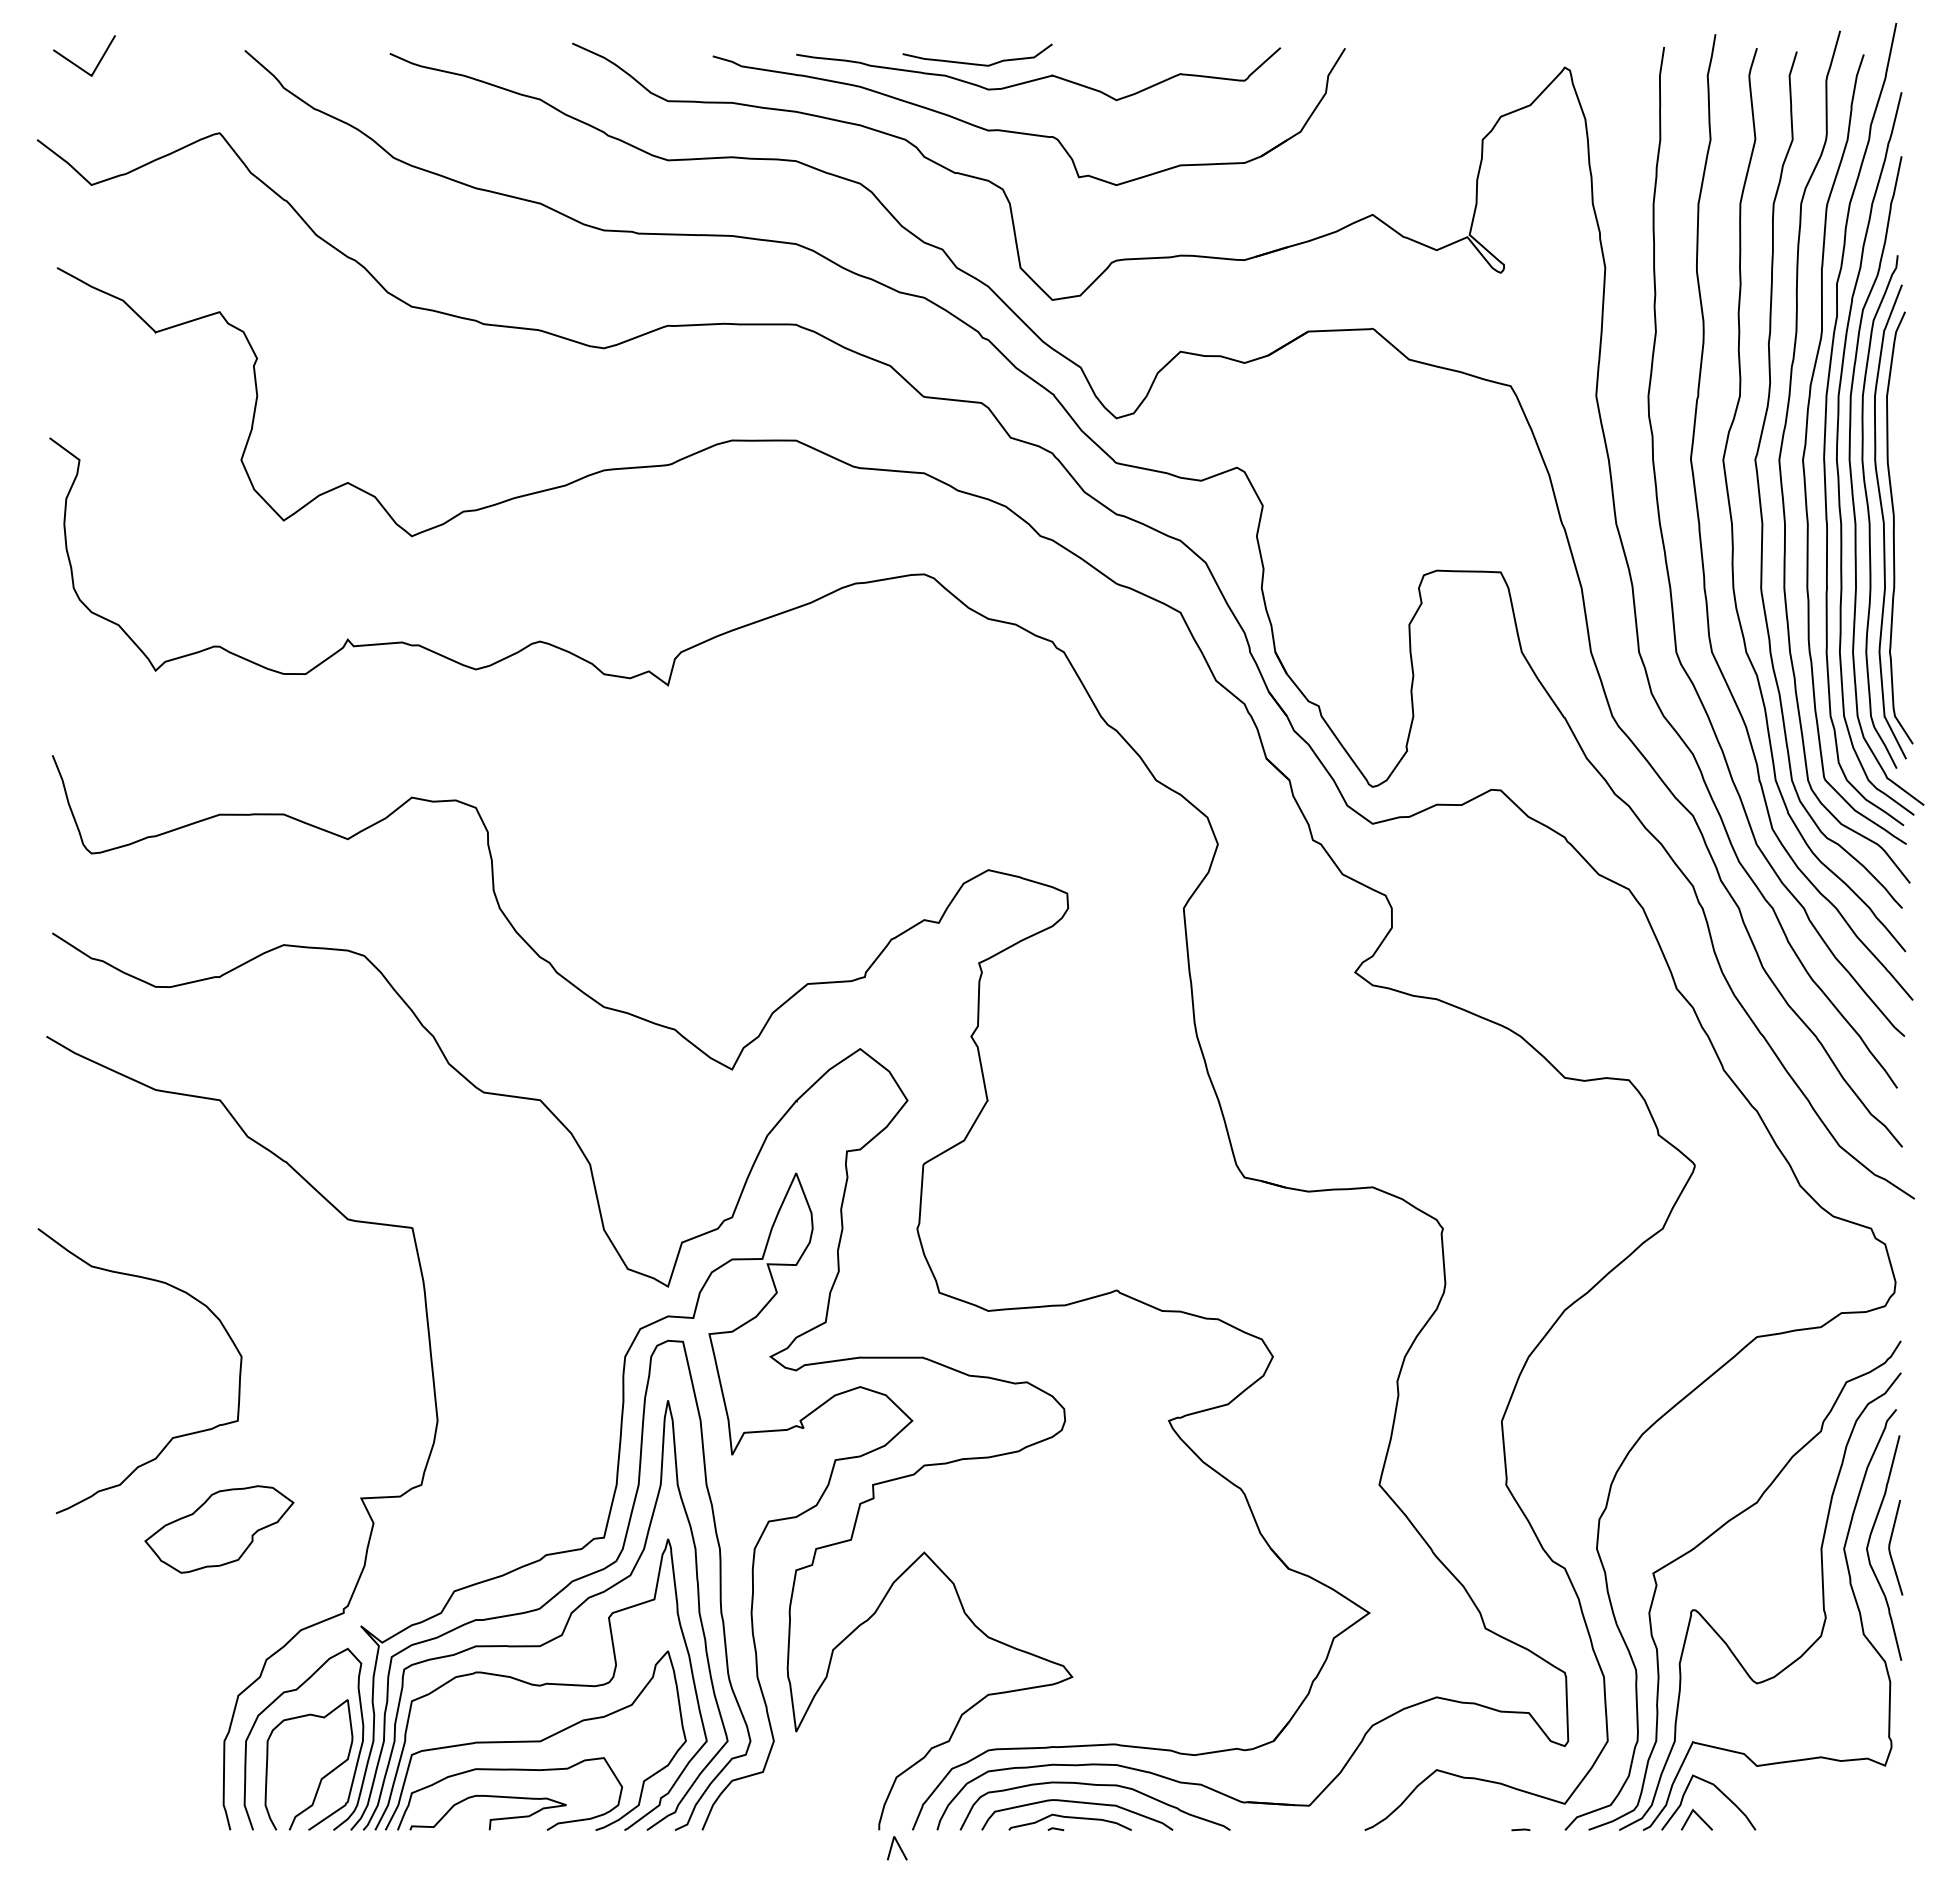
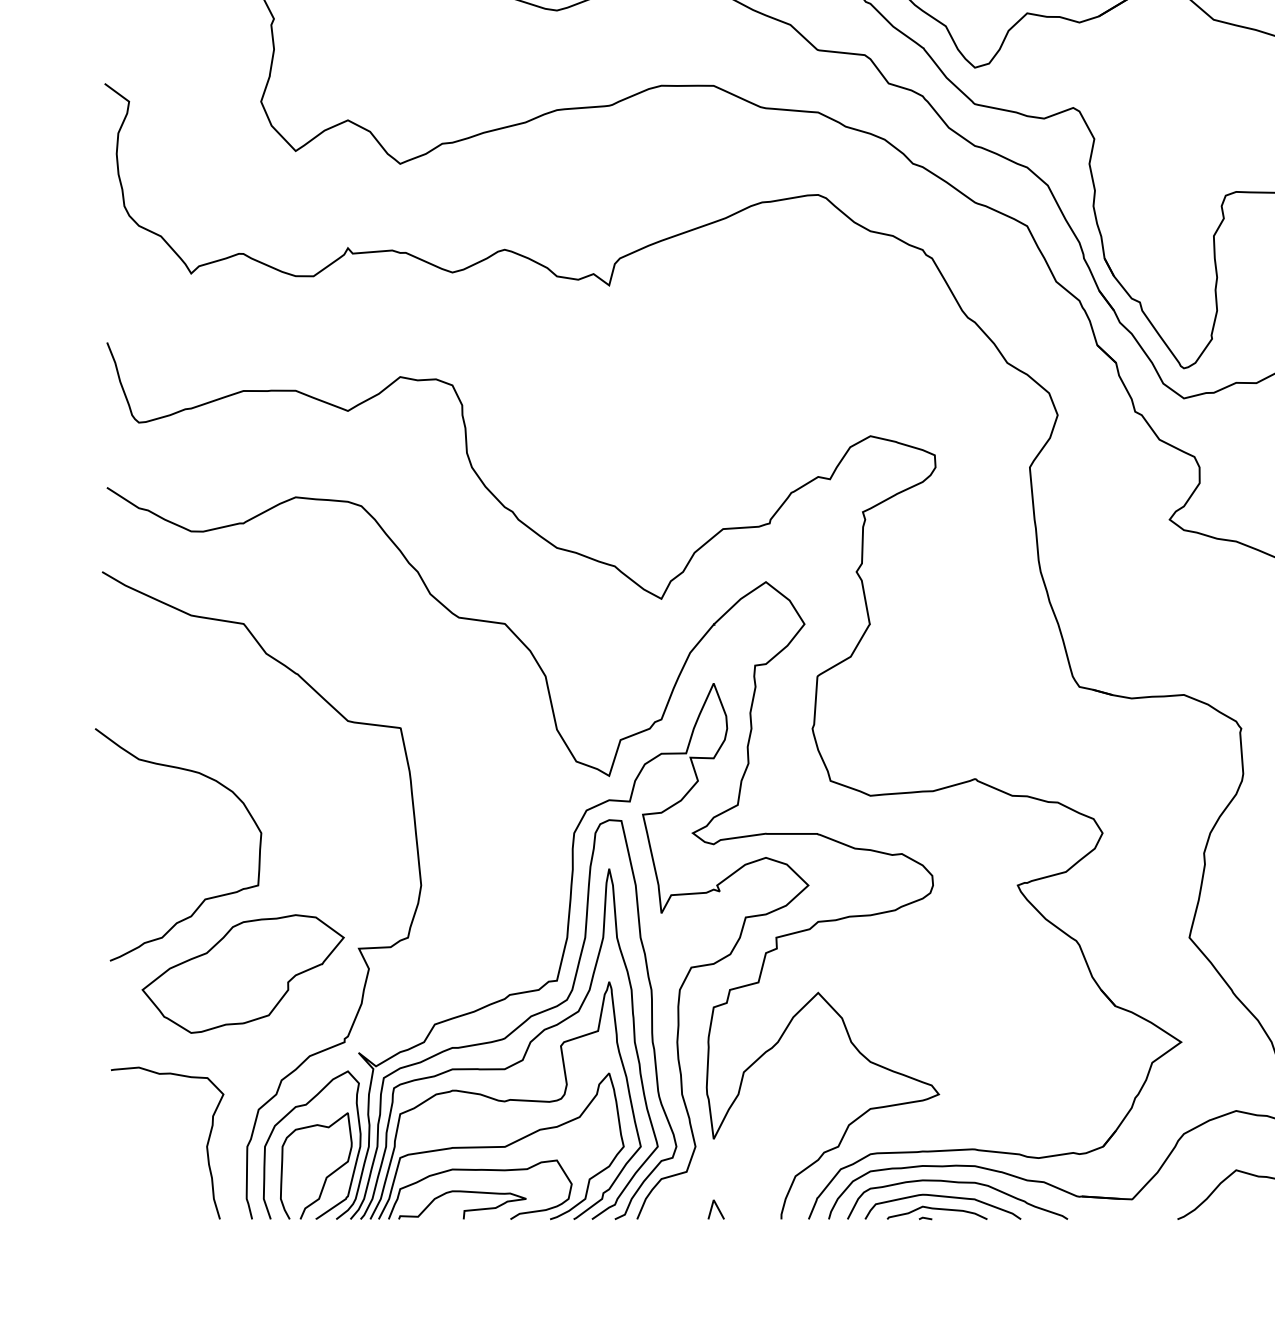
part: (219, 1529) -> (243, 974), size x1.67
curve: (174, 1738) -> (206, 1144), added
line: (899, 1848) -> (718, 1209), moved

